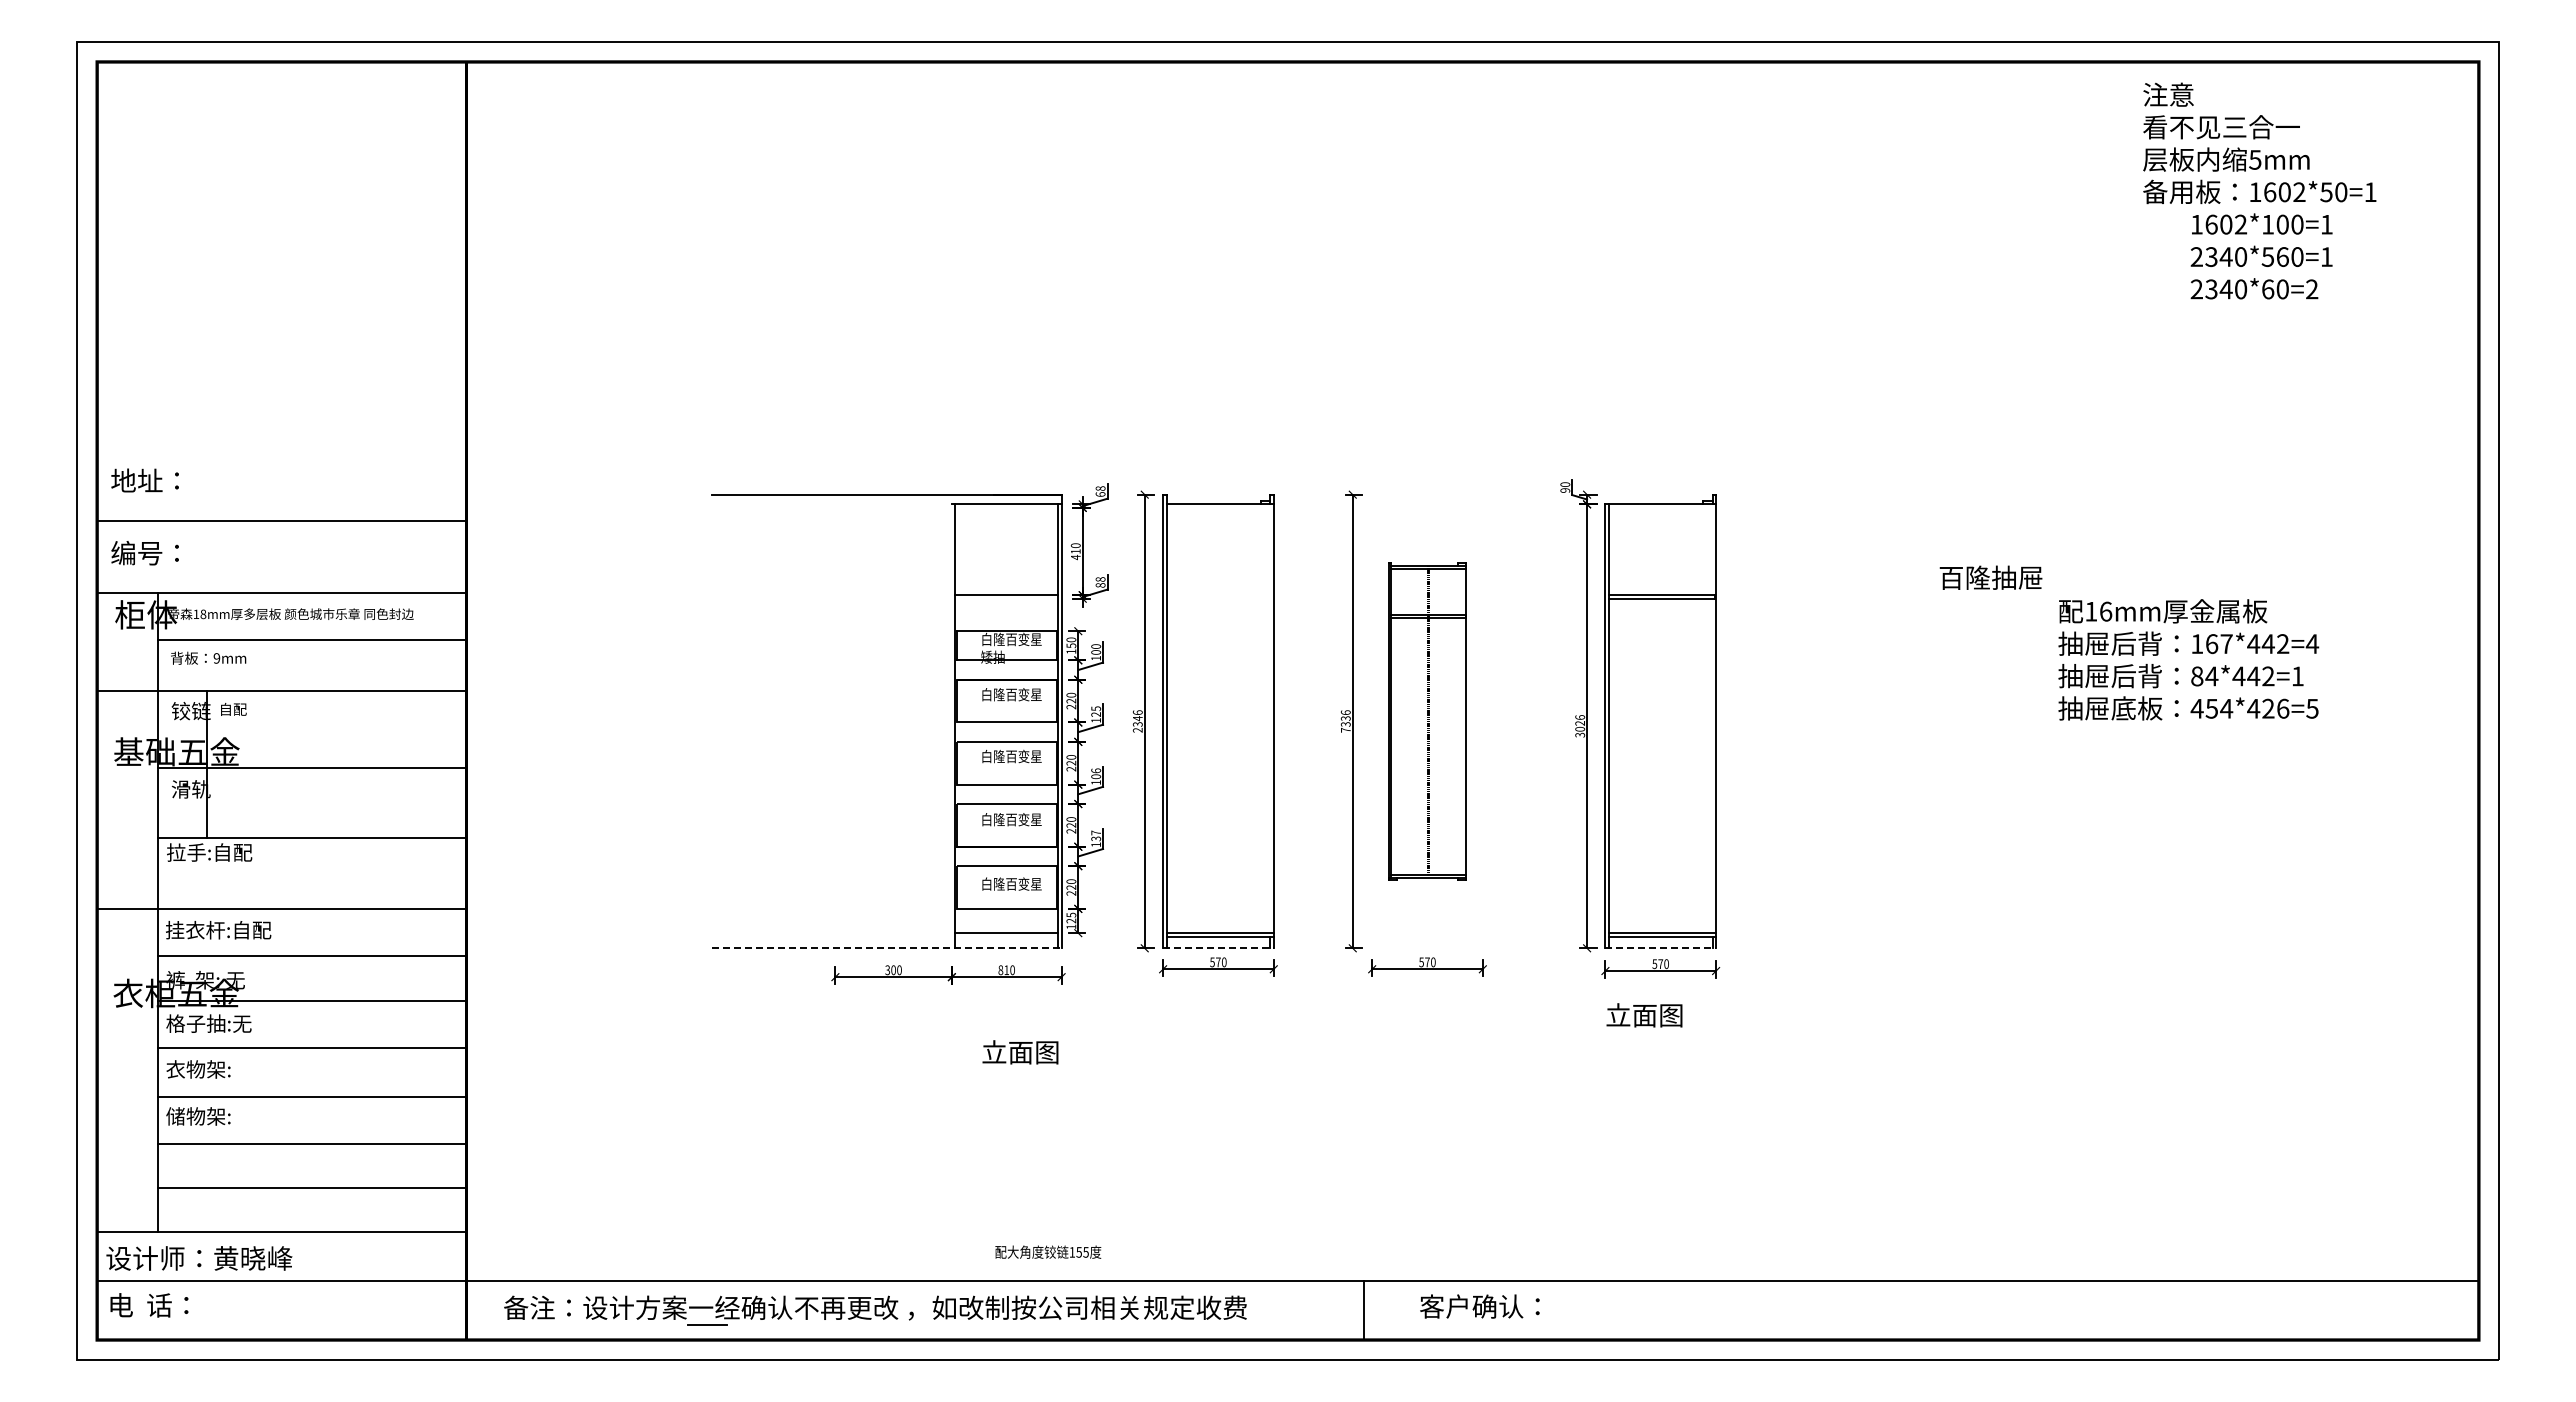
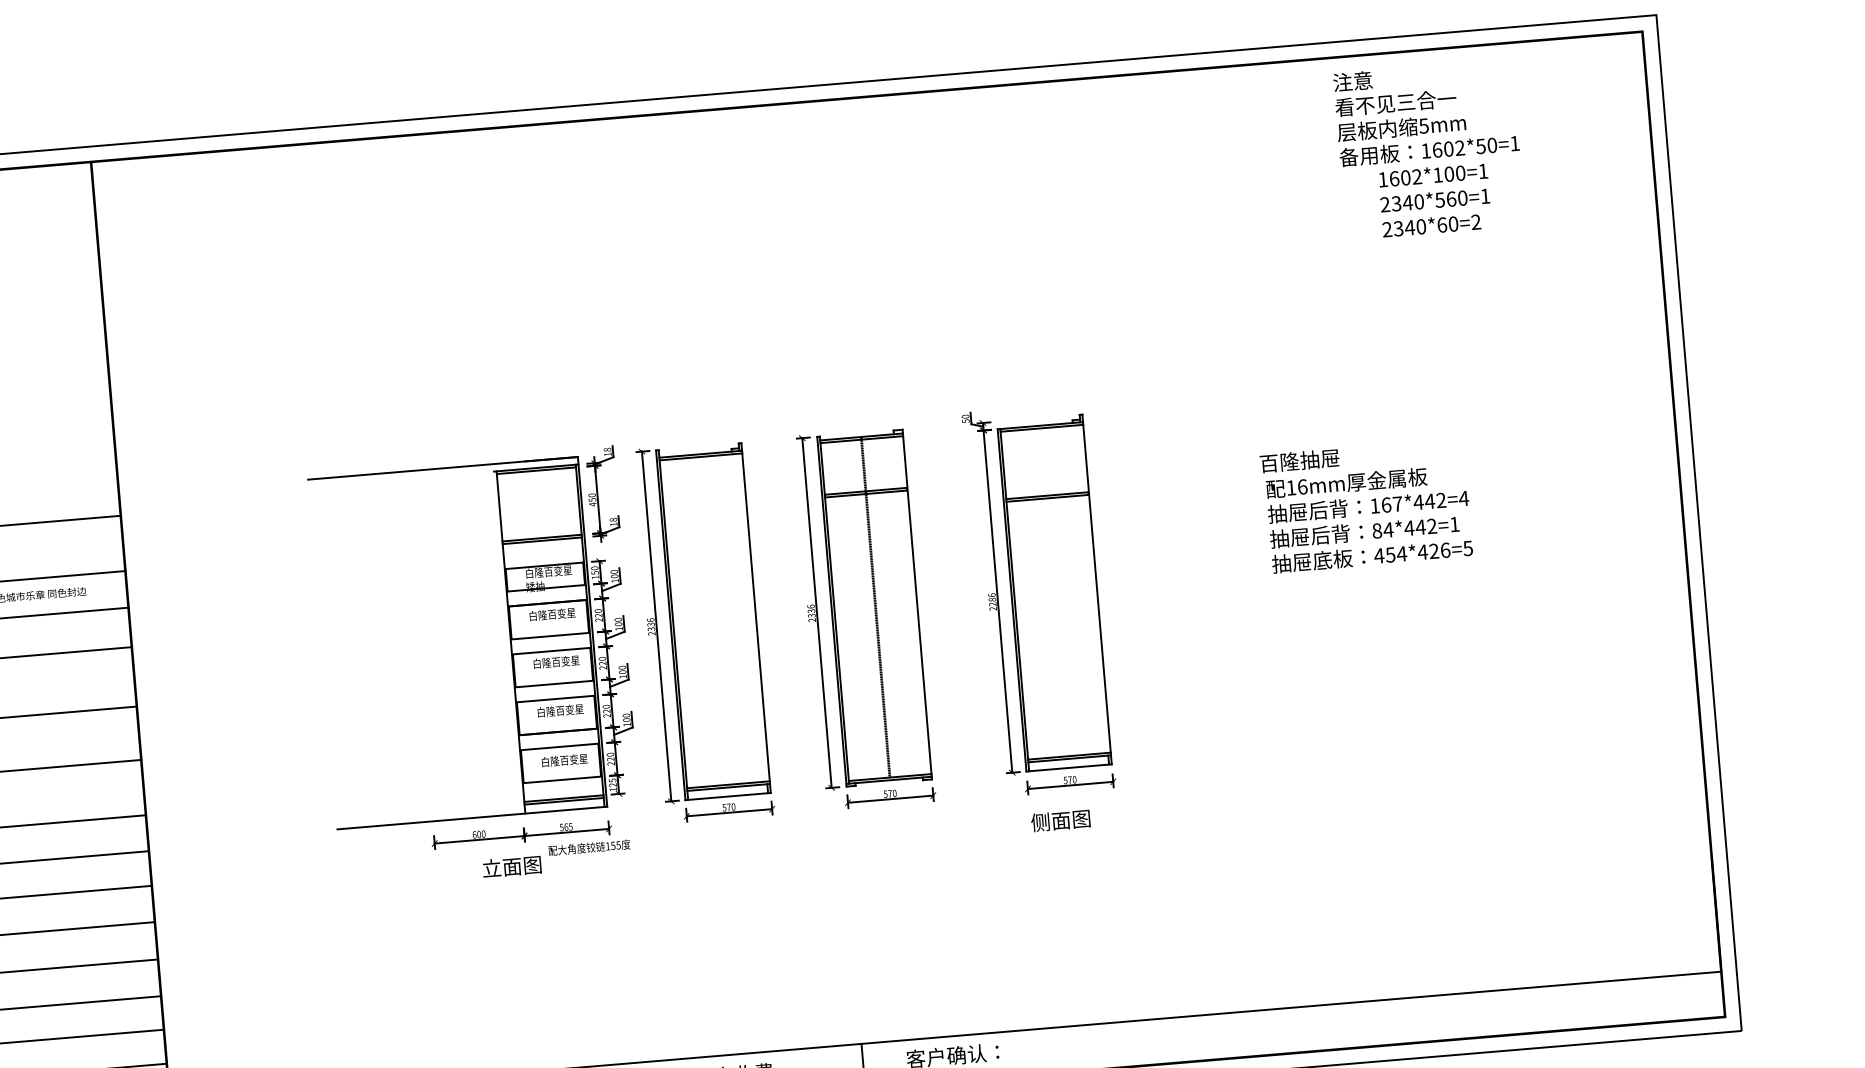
text: (2259, 190) -> (1429, 149), moved
text: (1564, 490) -> (965, 421), 90 -> 50
text: (1100, 494) -> (607, 454), 68 -> 18
line: (1006, 507) -> (536, 470), added
line: (1219, 507) -> (700, 456), added
line: (1662, 507) -> (1041, 428), added
text: (1075, 551) -> (592, 499), 410 -> 450
text: (1100, 585) -> (613, 524), 88 -> 18
line: (1006, 598) -> (542, 540), added
text: (2188, 659) -> (1369, 518), moved
text: (1096, 711) -> (618, 621), 125 -> 100
text: (1137, 718) -> (650, 624), 2346 -> 2336
part: (1427, 721) -> (874, 608), size x1.43
text: (1345, 729) -> (811, 619), 7336 -> 2336
text: (1580, 729) -> (993, 604), 3026 -> 2286
text: (1095, 770) -> (621, 667), 106 -> 100
text: (1096, 835) -> (626, 717), 137 -> 100
line: (1006, 936) -> (563, 801), added
line: (886, 948) -> (472, 818), dashed -> solid
line: (1218, 948) -> (728, 796), dashed -> solid
line: (1661, 948) -> (1069, 768), dashed -> solid
text: (887, 969) -> (474, 834), 300 -> 600
text: (1006, 970) -> (566, 827), 810 -> 565
text: (1618, 1015) -> (1040, 822), 立面图 -> 侧面图
text: (1020, 1052) -> (512, 866), moved
text: (1048, 1251) -> (589, 847), moved

